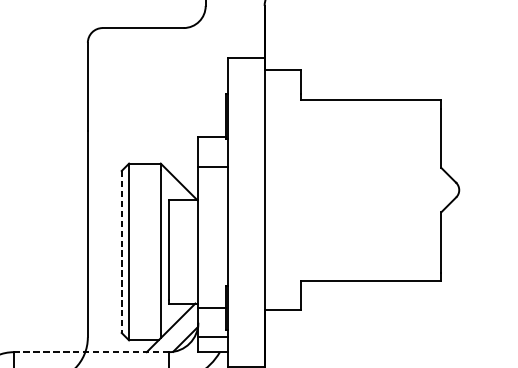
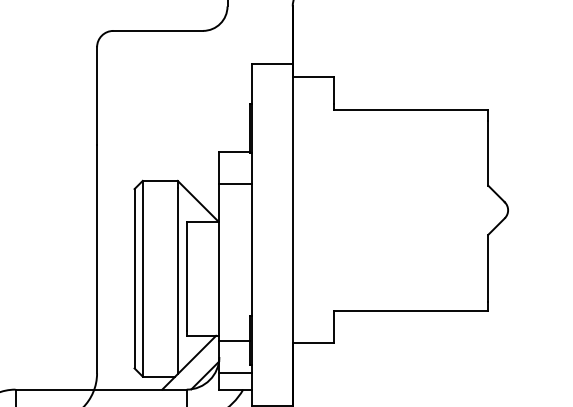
line: (121, 251) -> (134, 278), dashed -> solid
line: (91, 352) -> (101, 389), dashed -> solid

